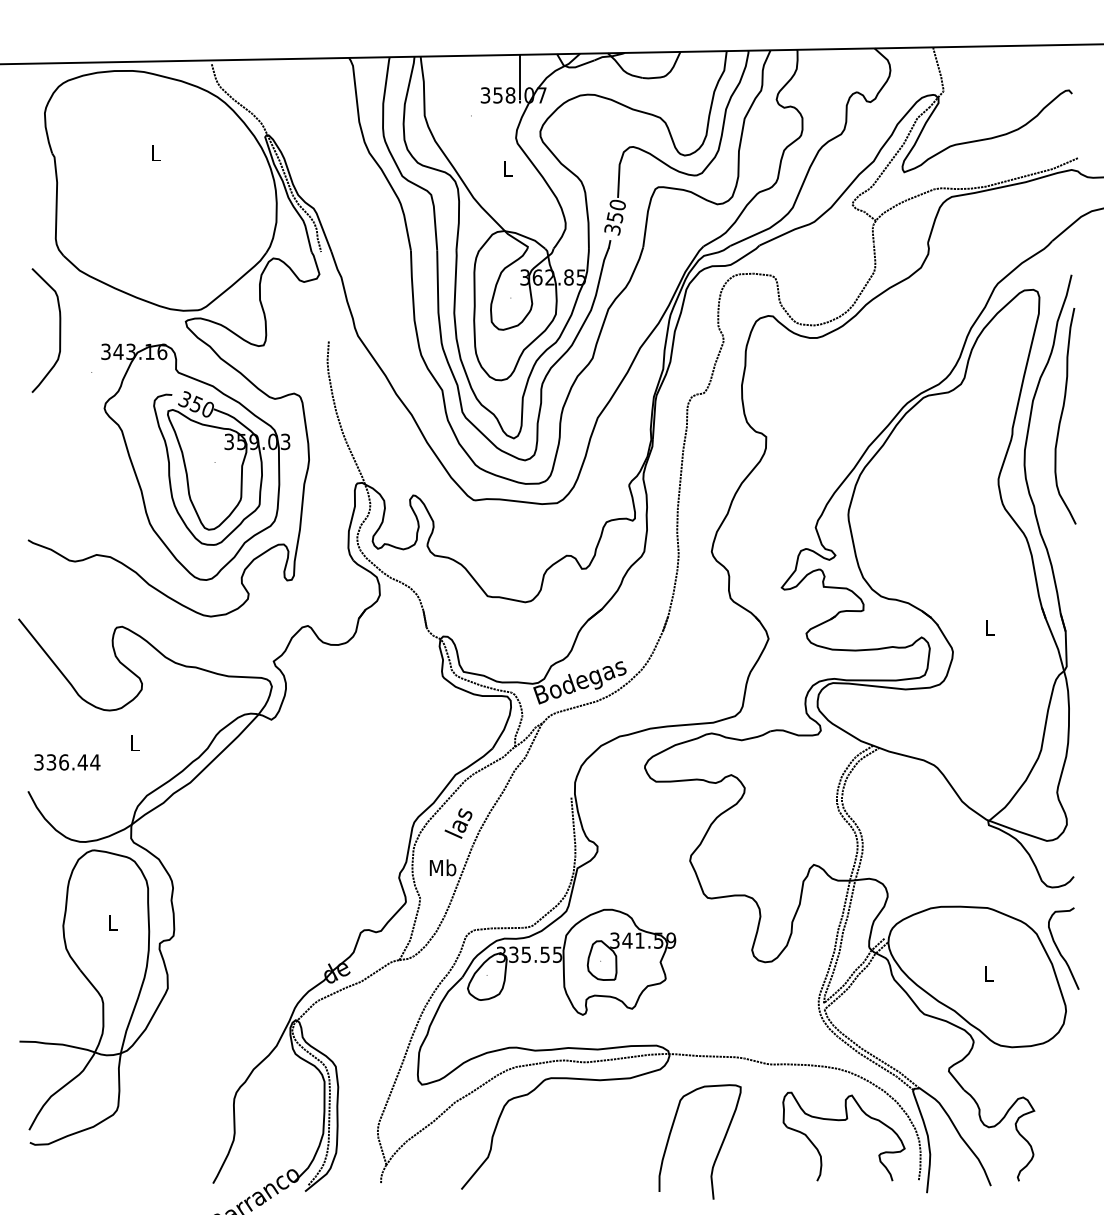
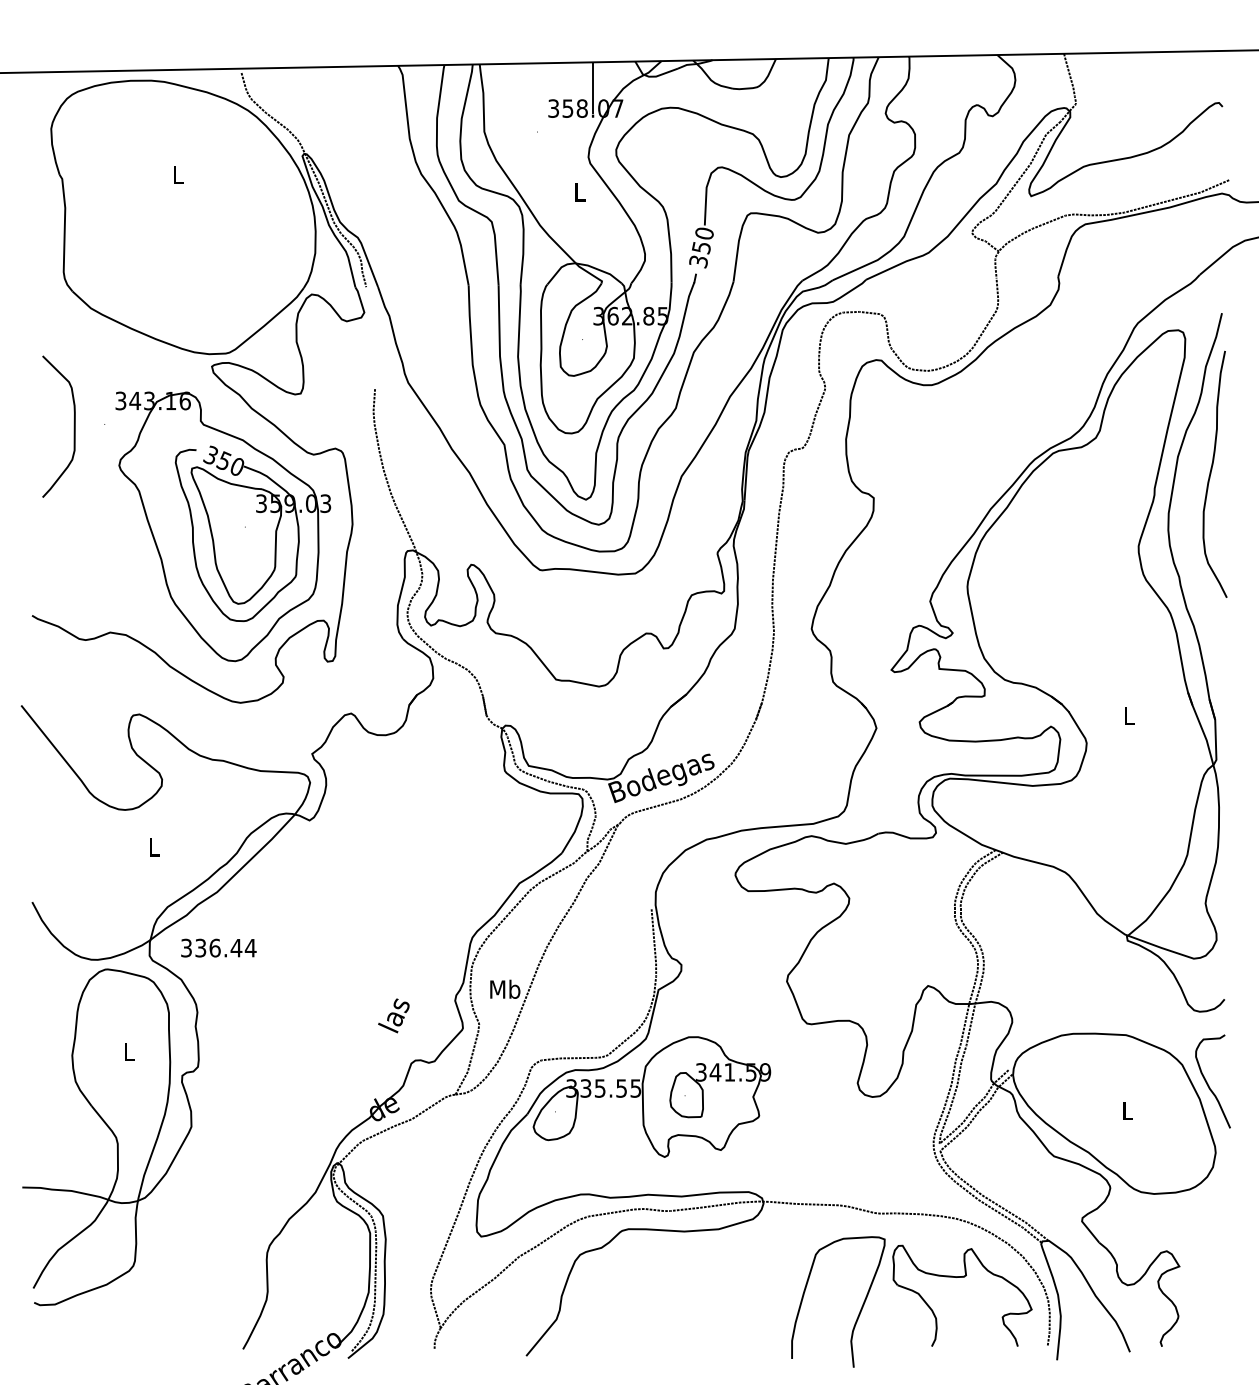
curve: (59, 330) -> (73, 426), moved
text: (67, 761) -> (218, 947), moved
text: (458, 823) -> (393, 1015), moved
curve: (718, 1150) -> (859, 1311), moved

